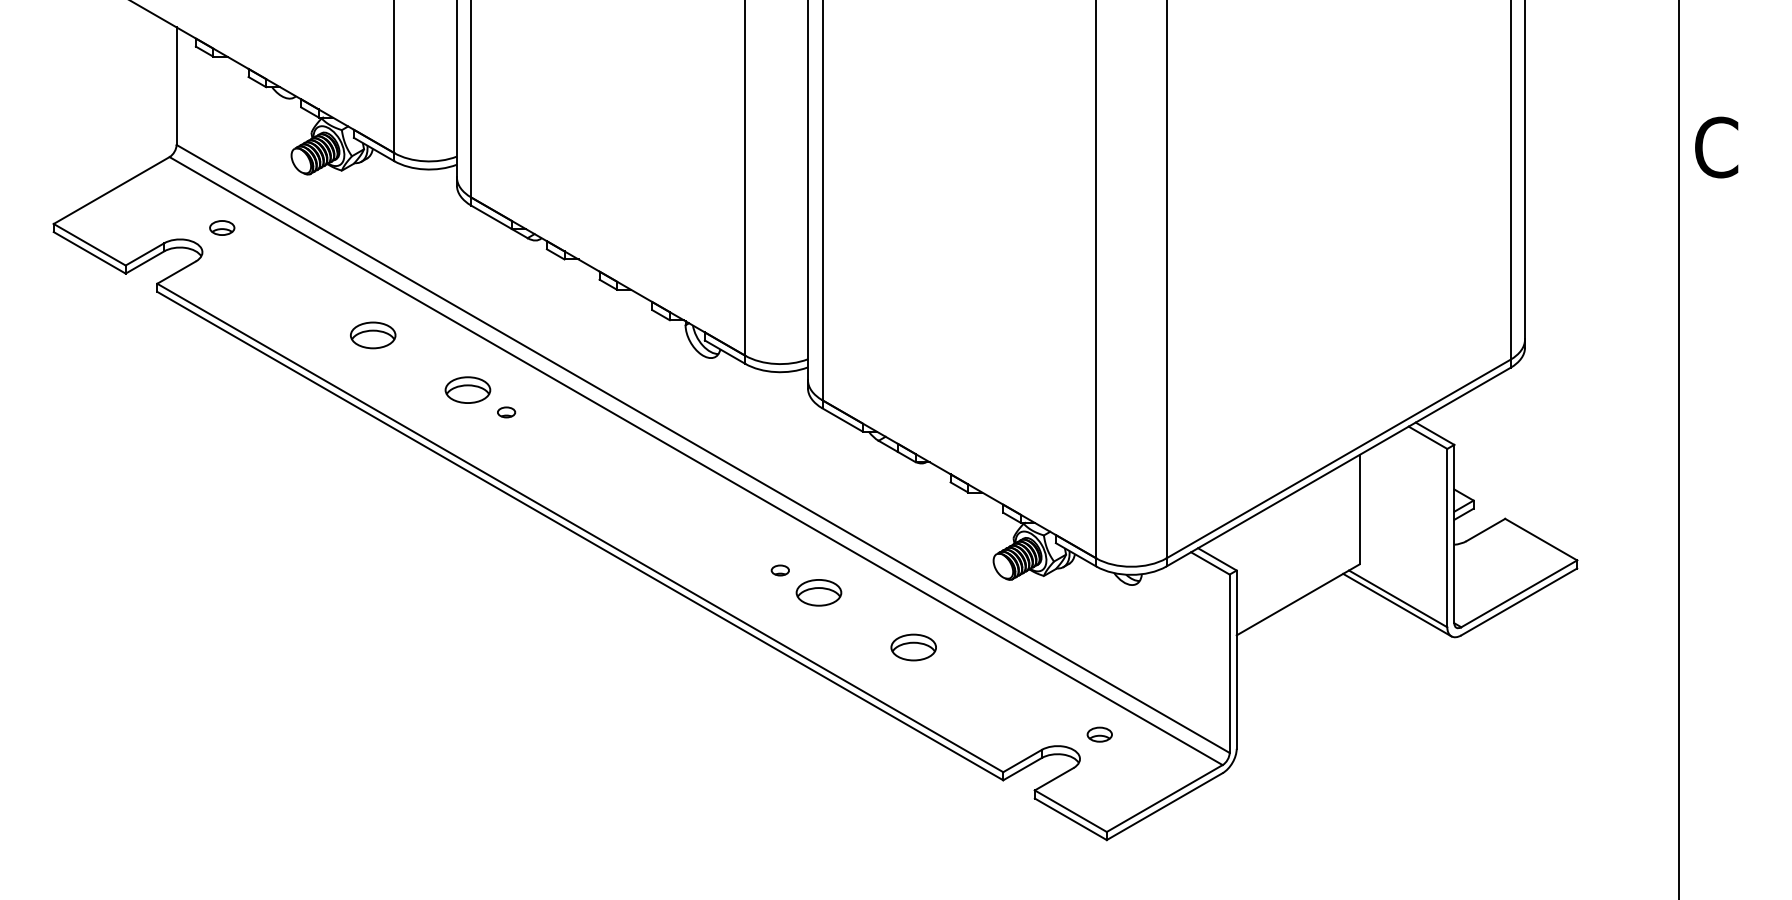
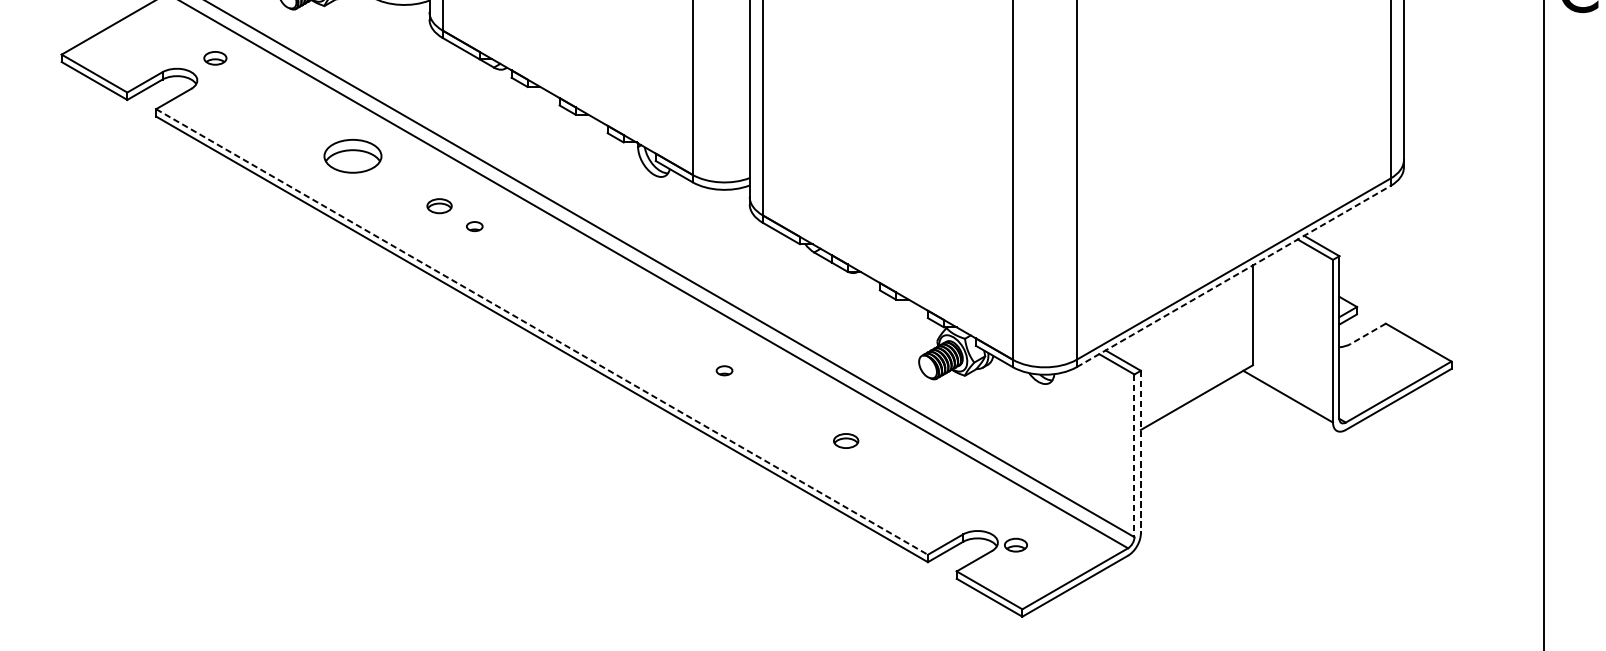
part: (373, 335) -> (353, 156), size x1.4
part: (467, 389) -> (439, 205), size x0.6
line: (1338, 467) -> (1233, 276), solid -> dashed
line: (580, 528) -> (542, 332), solid -> dashed
line: (1485, 530) -> (1367, 334), solid -> dashed
part: (818, 592) -> (759, 390), removed
line: (1397, 604) -> (1287, 401), removed
part: (913, 647) -> (846, 441), size x0.6
line: (1236, 660) -> (1140, 452), solid -> dashed
line: (1229, 664) -> (1134, 456), solid -> dashed
part: (1099, 734) -> (1015, 545), moved

